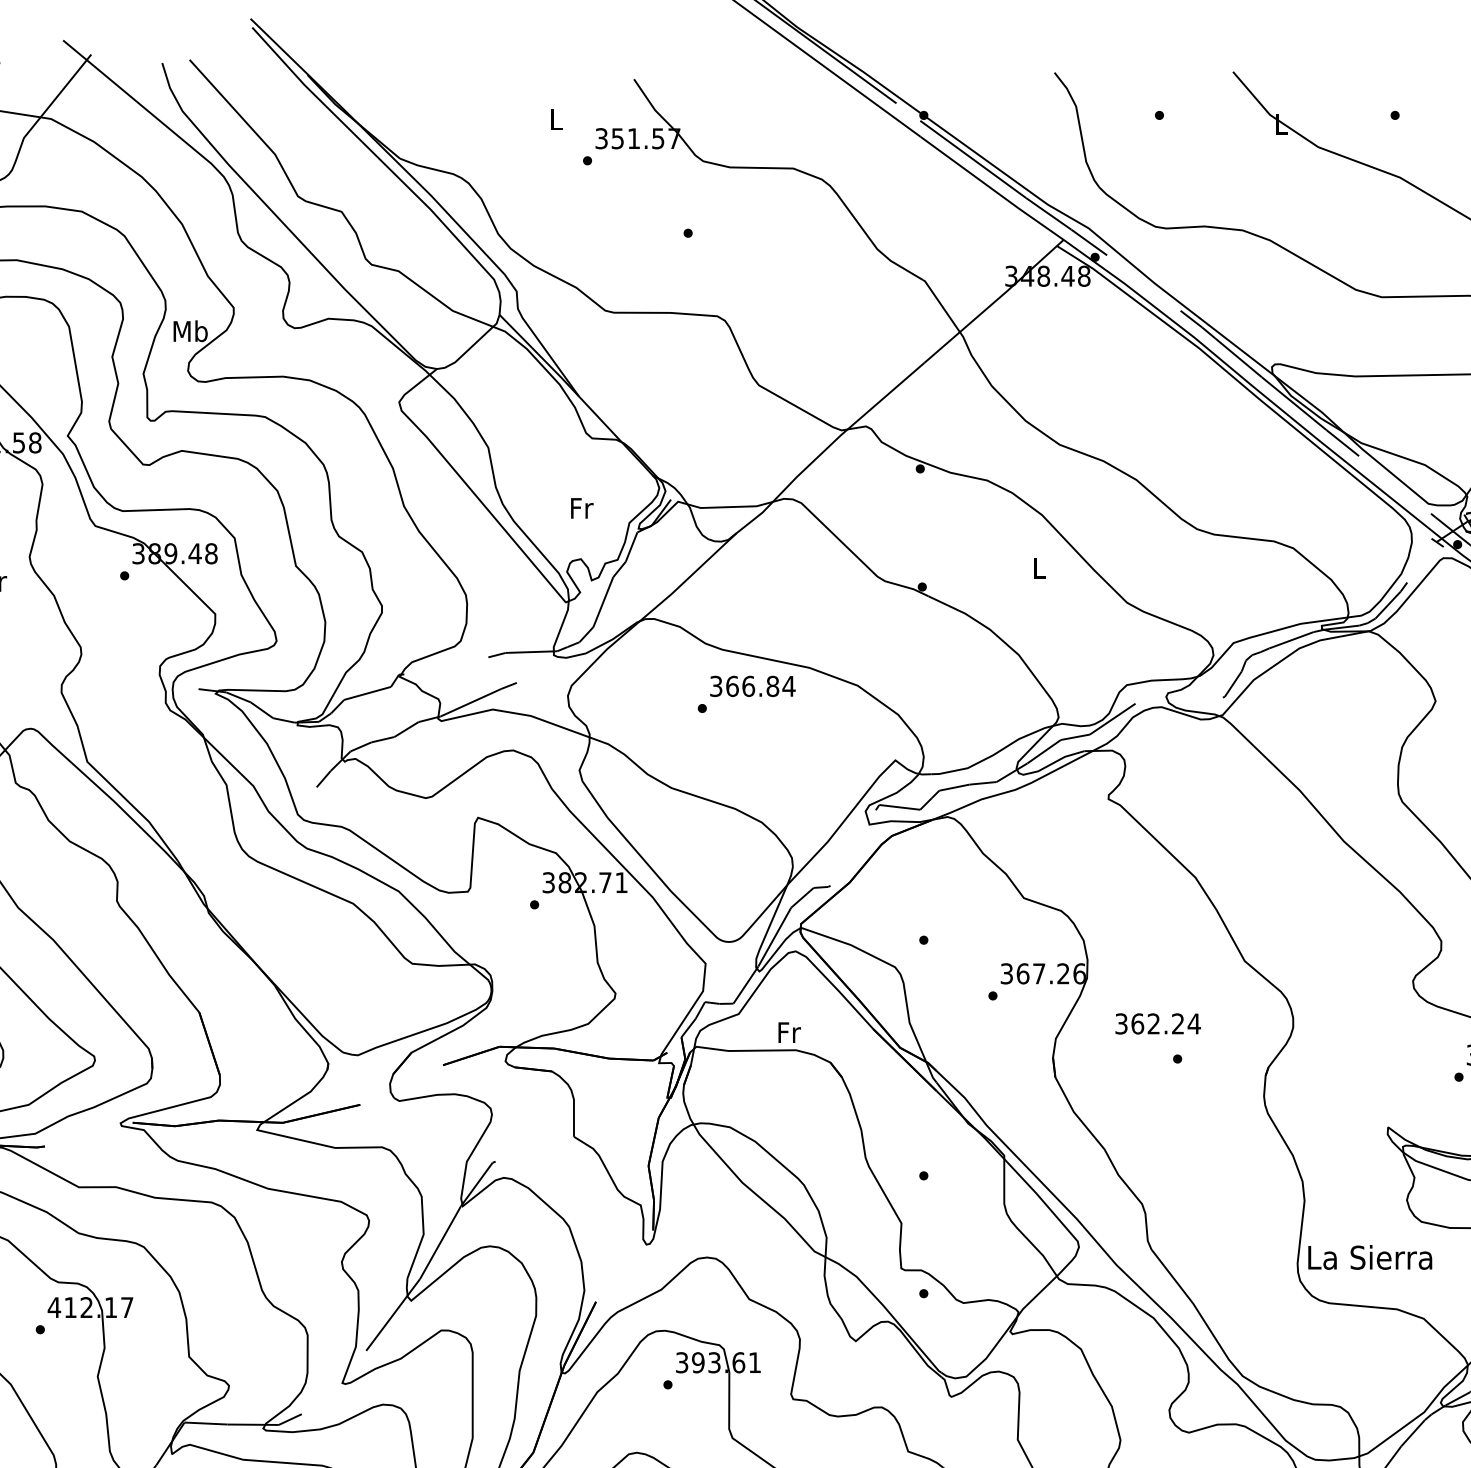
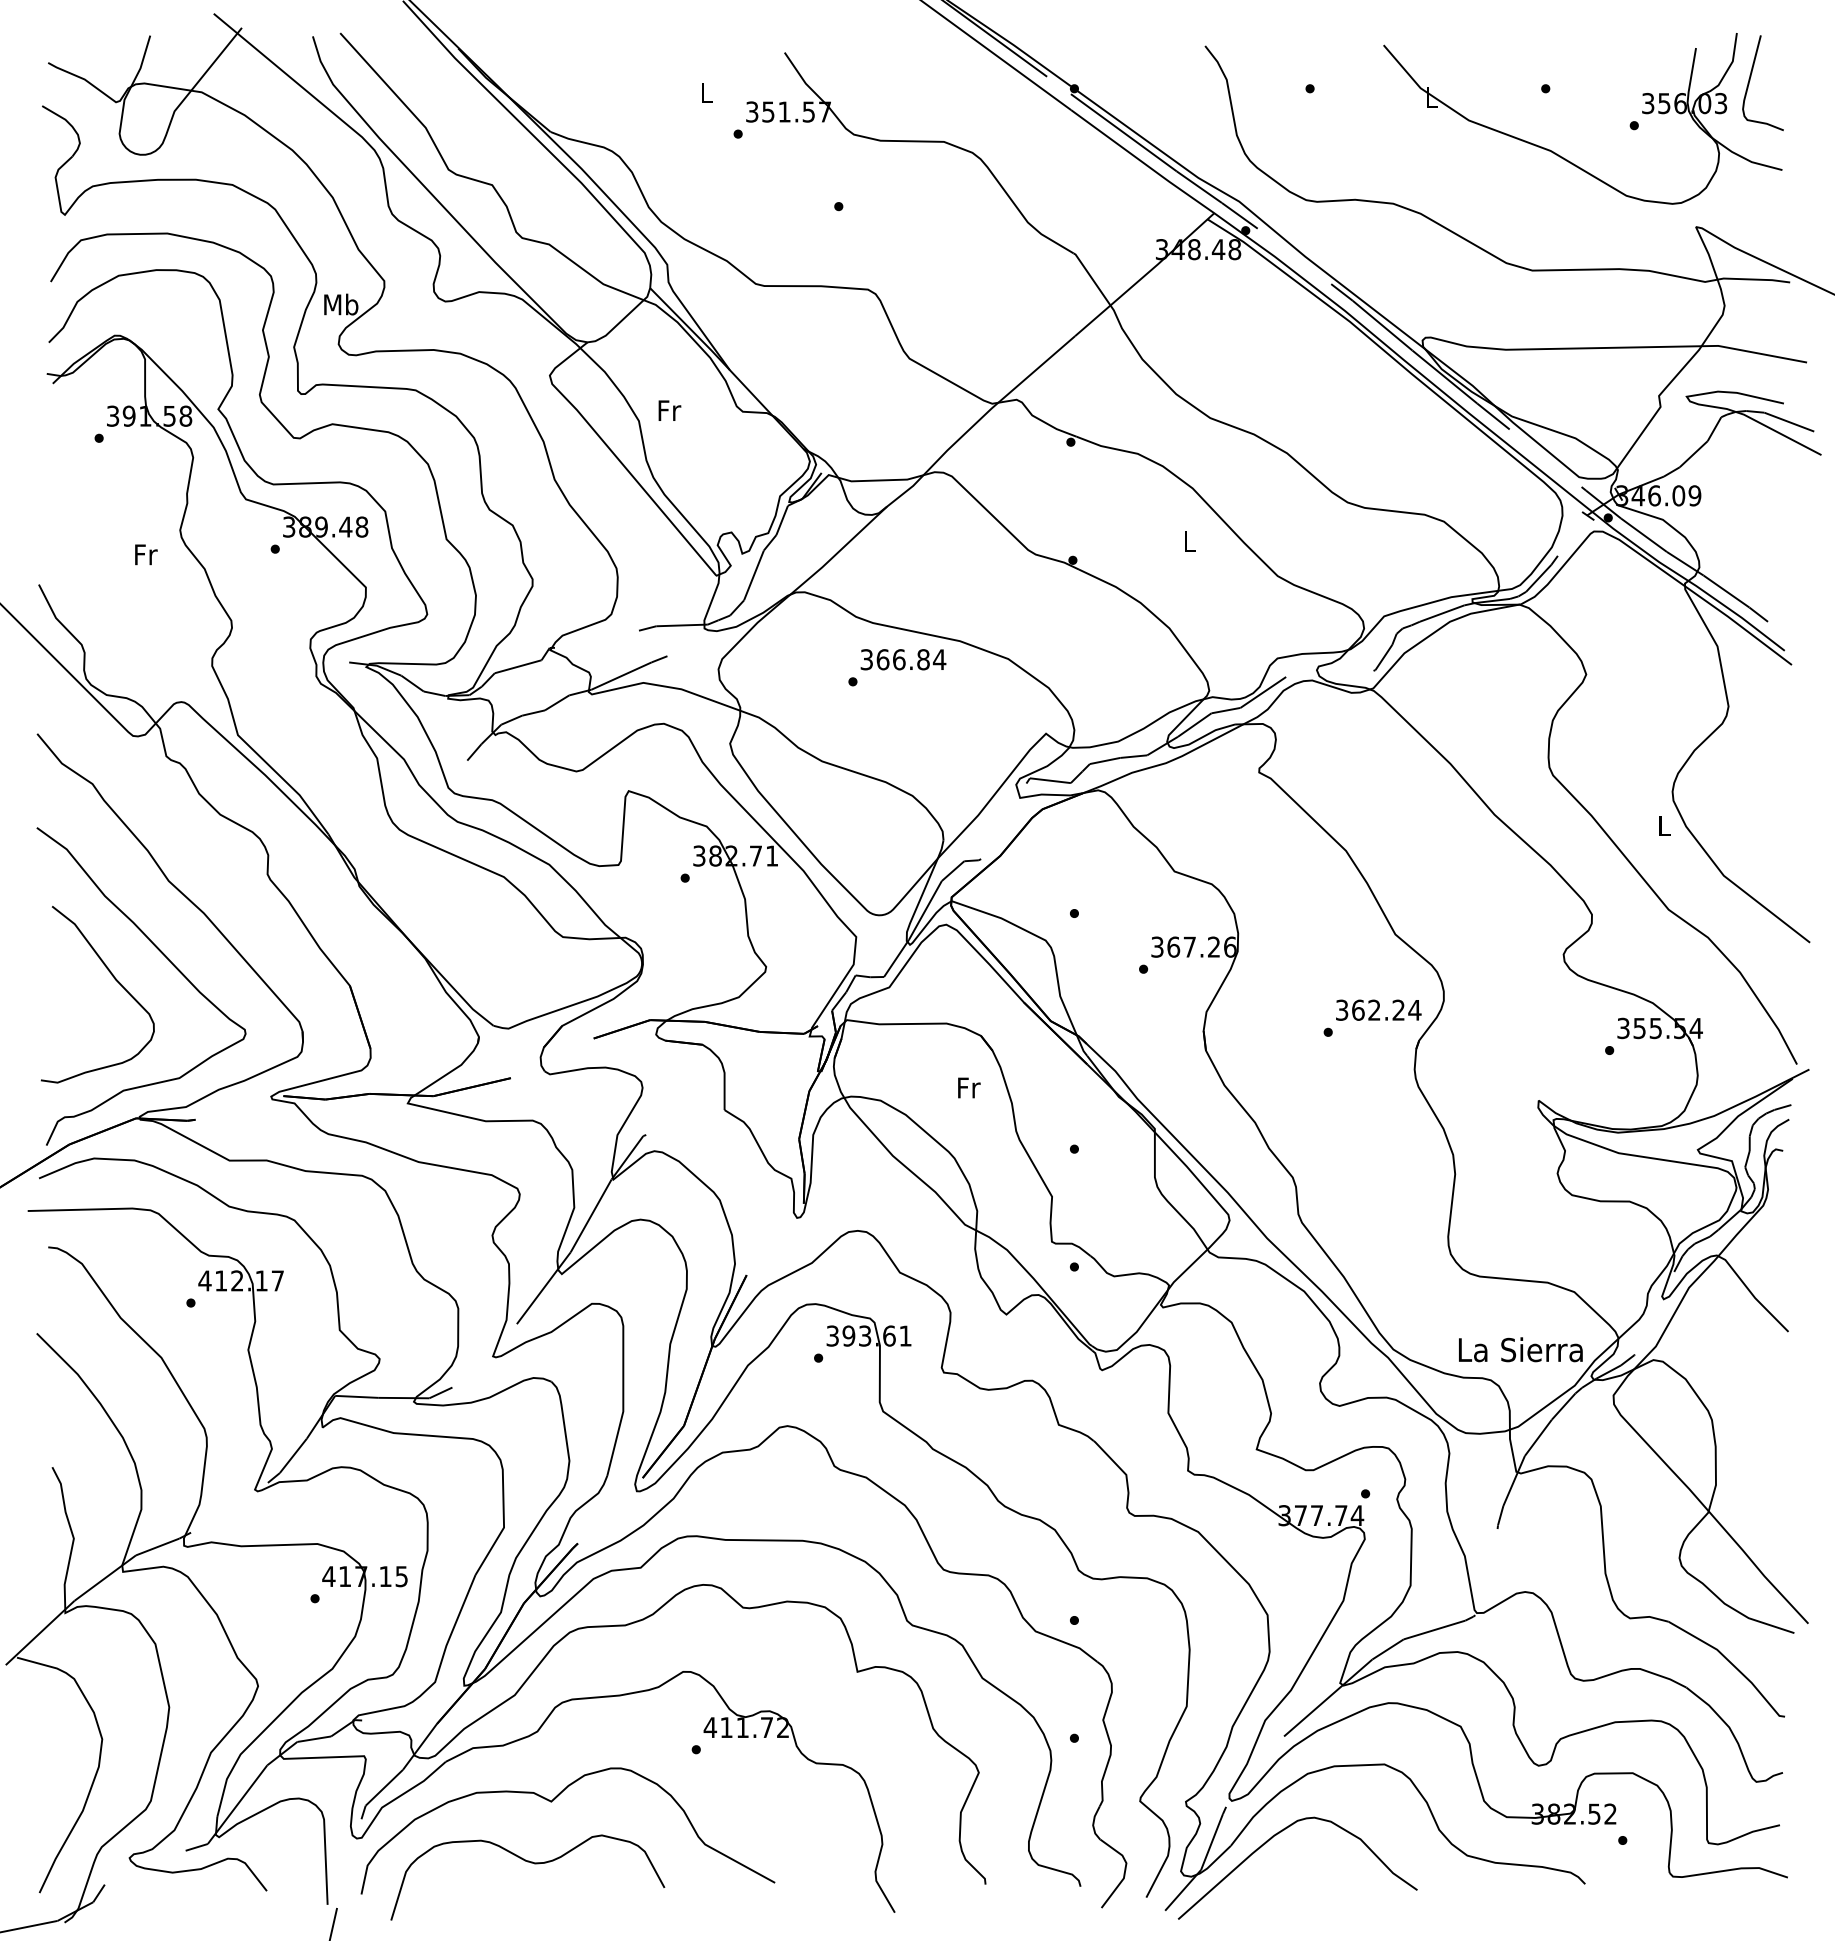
text: (581, 508) -> (669, 410), moved
text: (1157, 1023) -> (1378, 1009), moved
text: (789, 1032) -> (969, 1087), moved
text: (1369, 1257) -> (1520, 1349), moved

